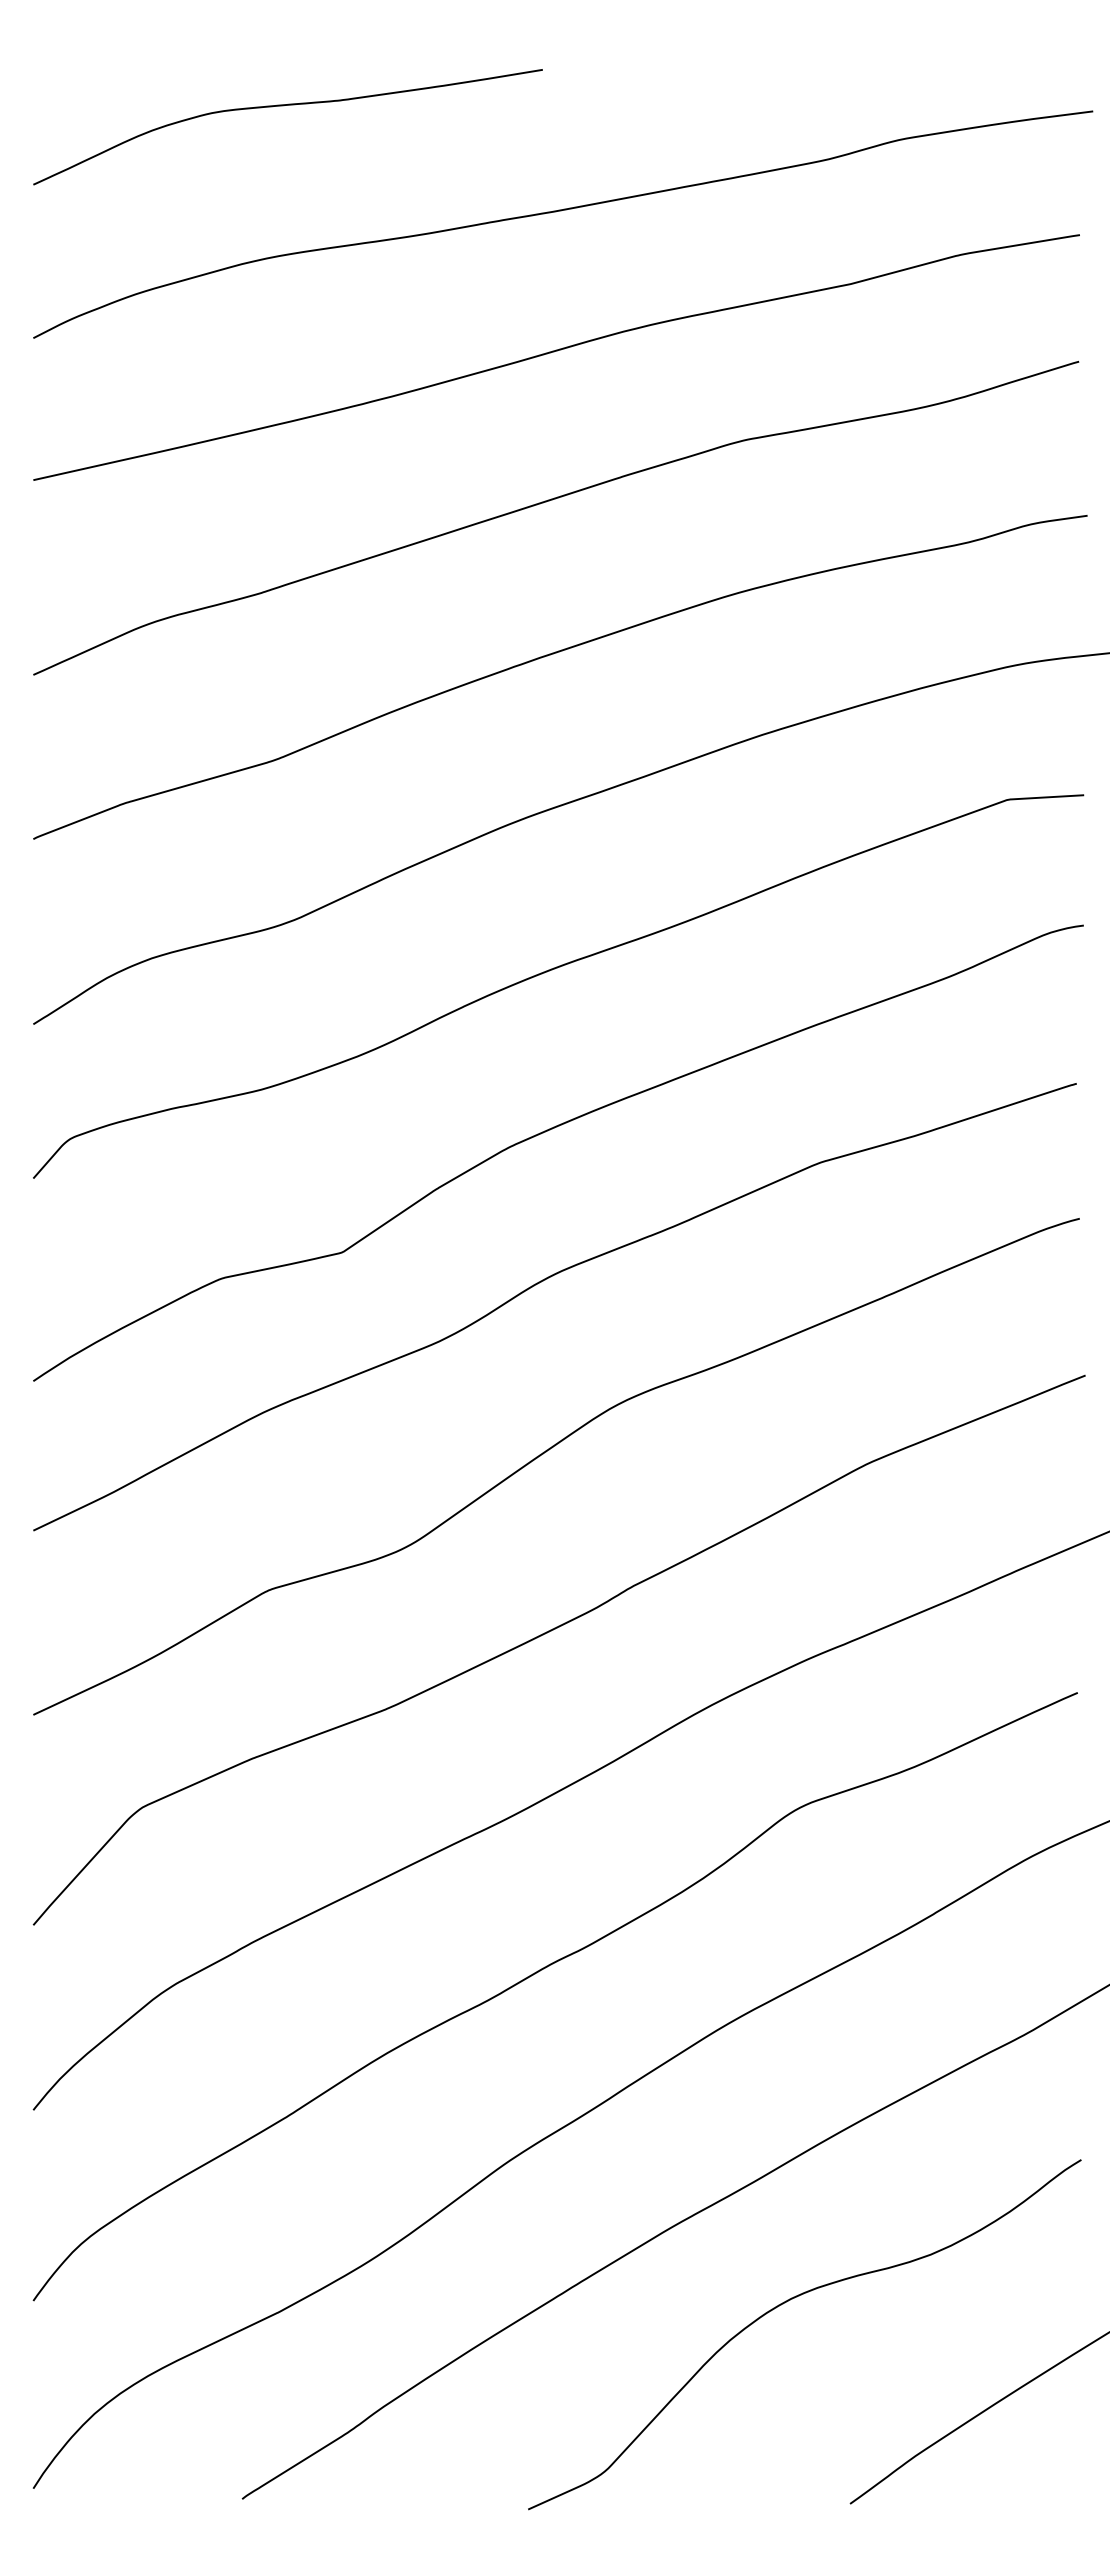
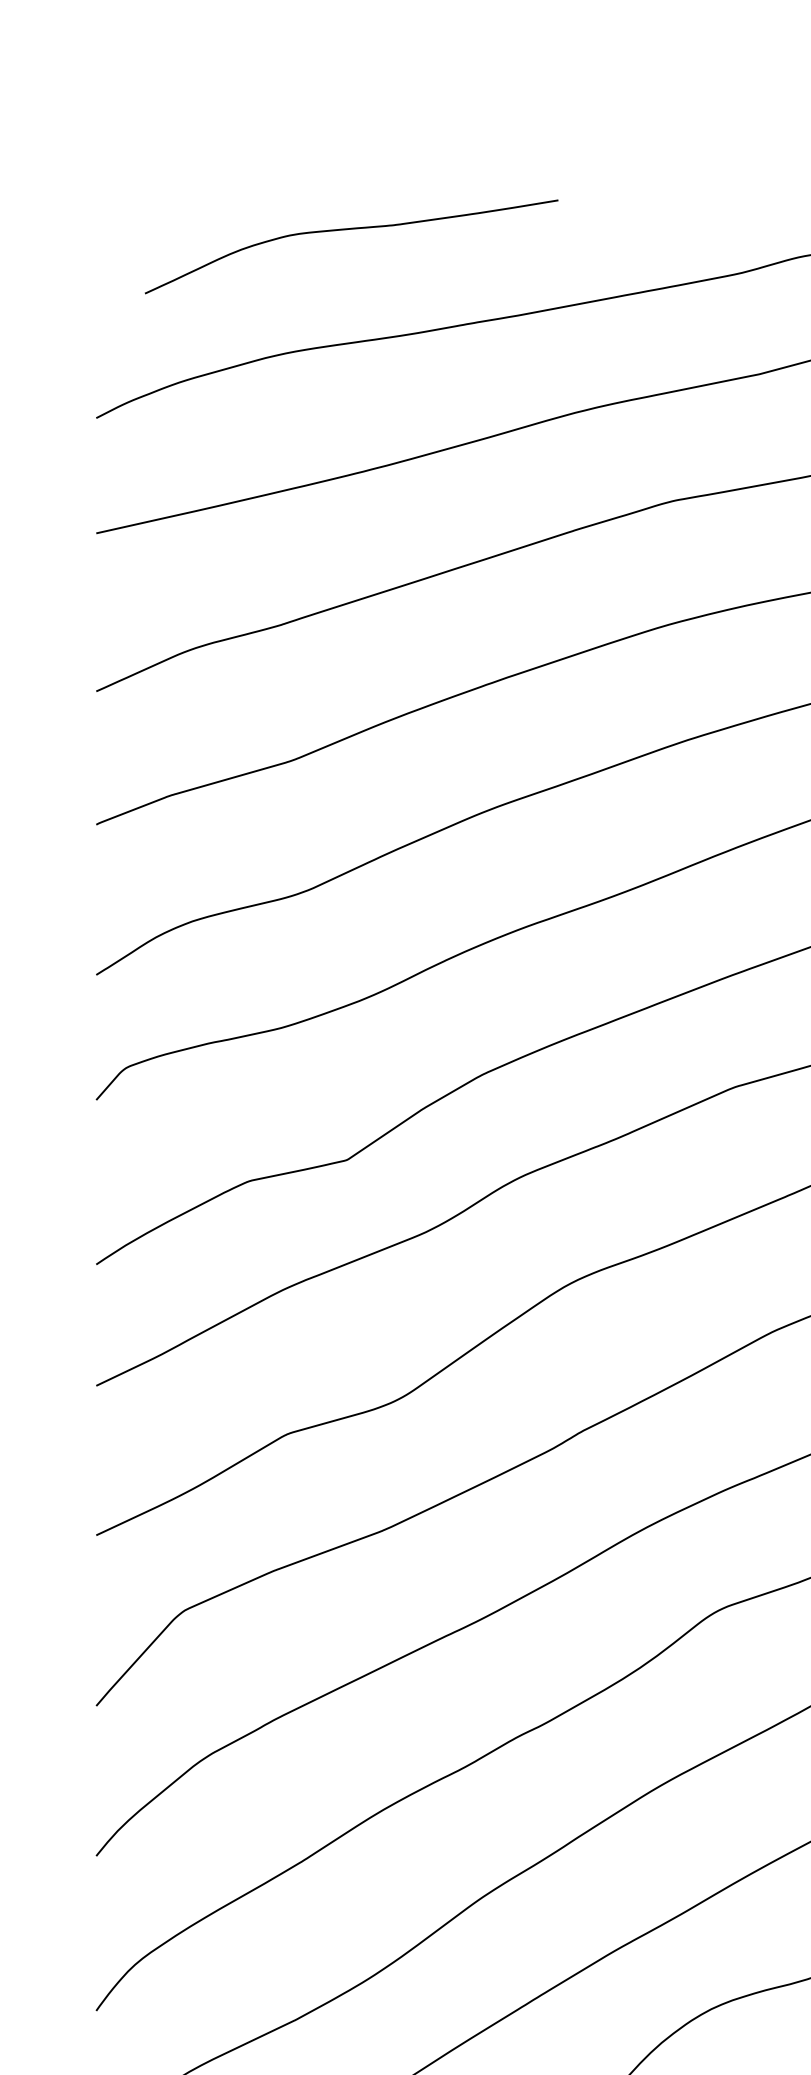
curve: (283, 106) -> (347, 230), moved

